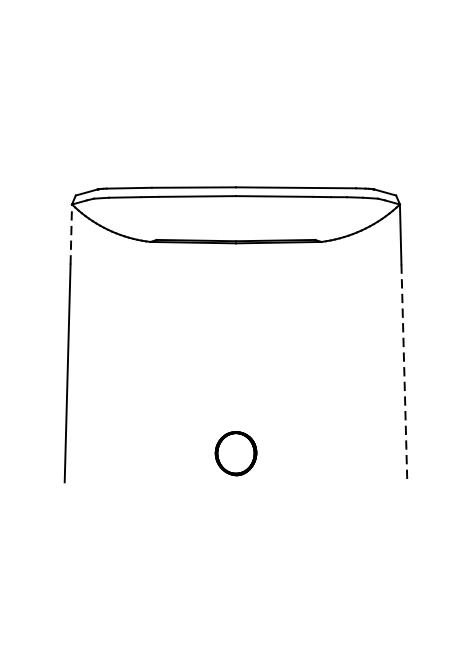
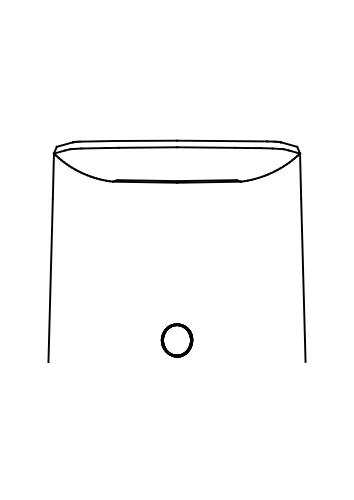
line: (71, 235) -> (53, 176), dashed -> solid
line: (404, 373) -> (303, 280), dashed -> solid

